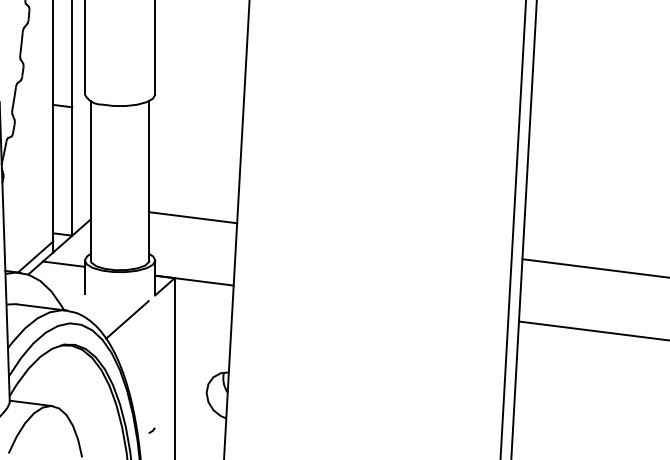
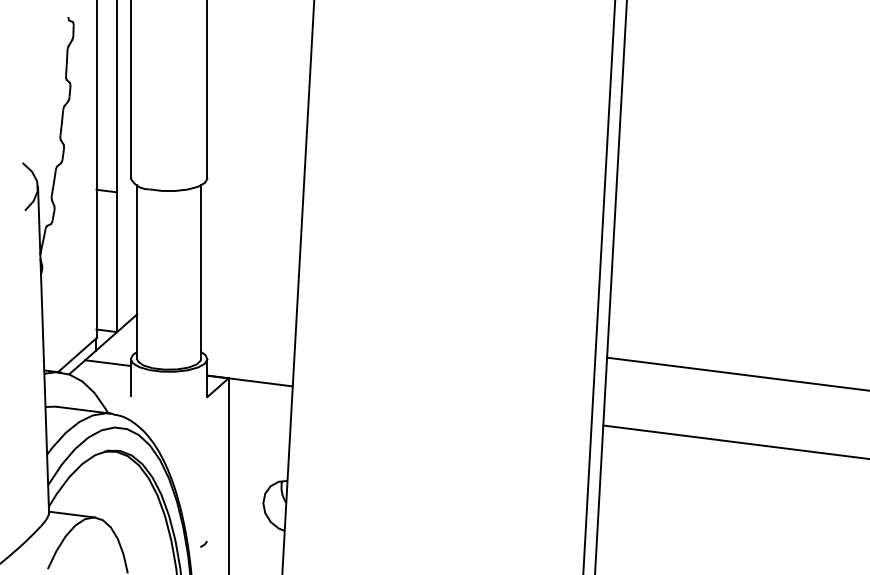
line: (193, 217) -> (248, 312), removed
line: (126, 319) -> (176, 423), removed

